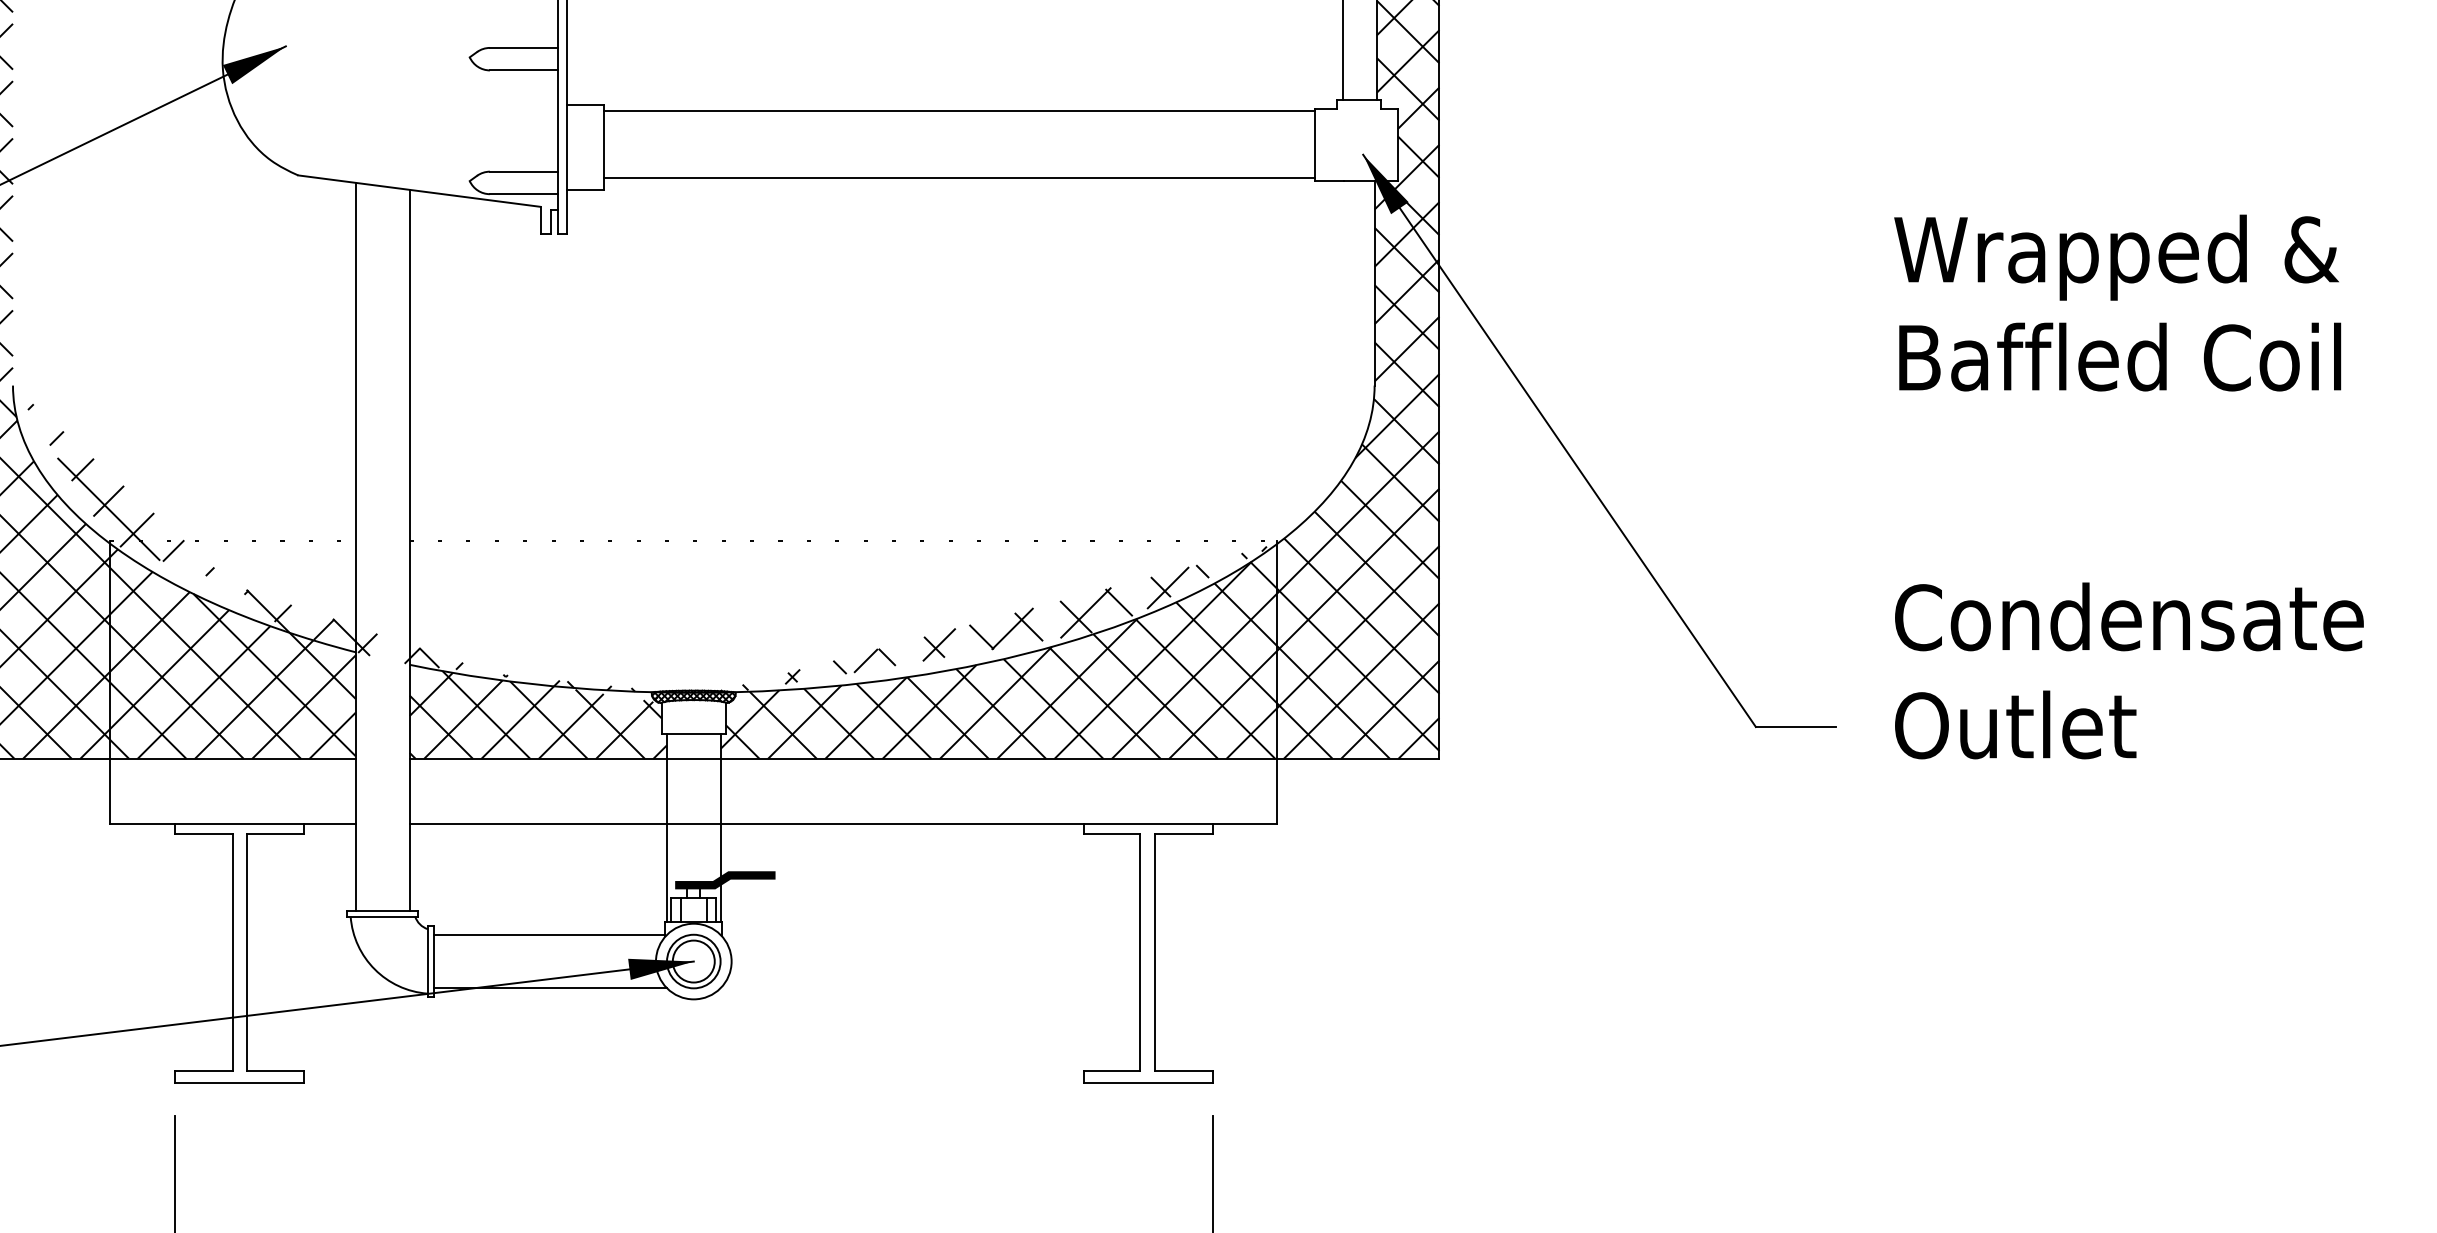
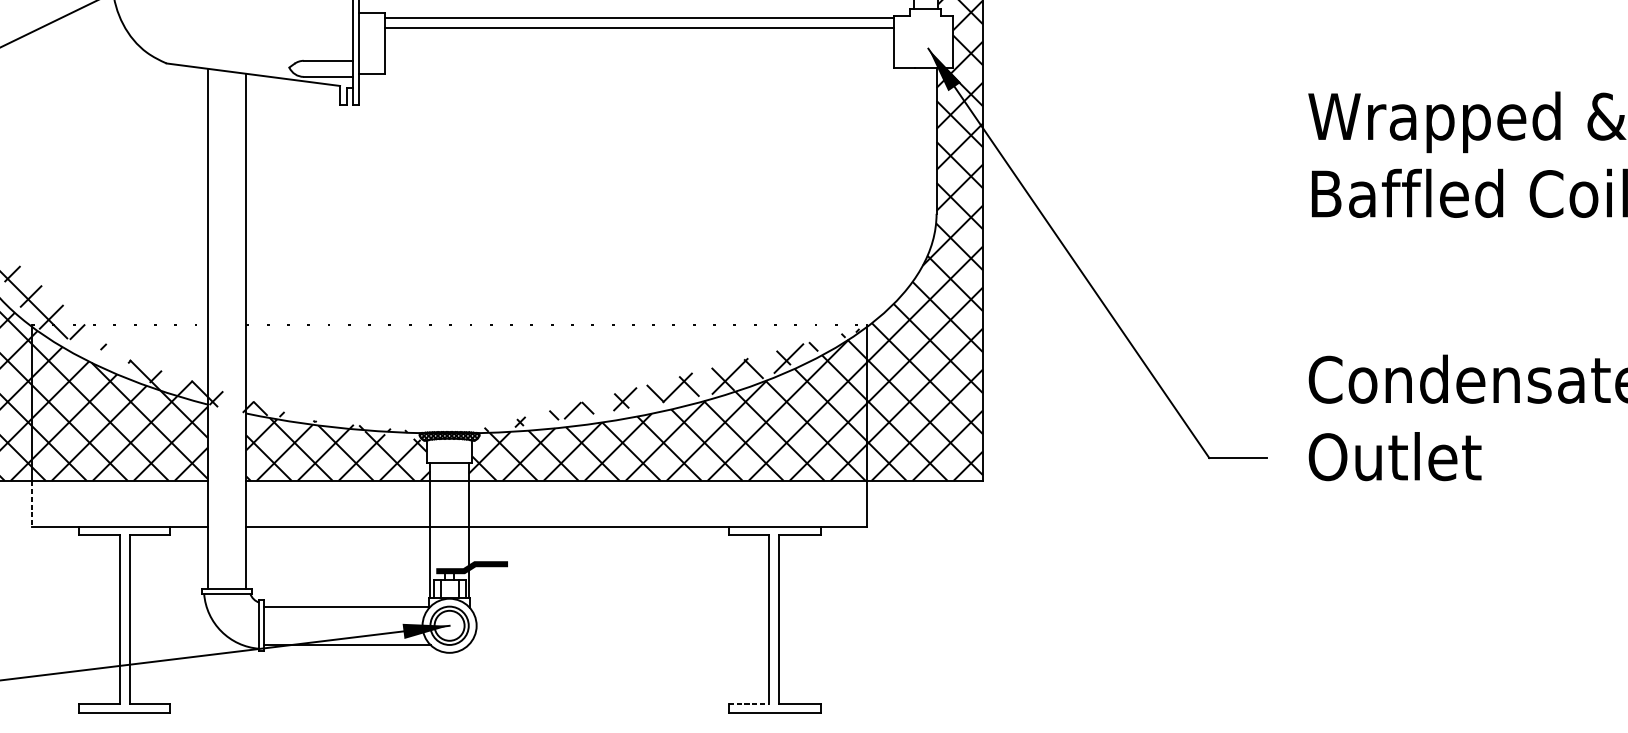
line: (959, 178) -> (639, 27), moved
line: (110, 791) -> (32, 504), solid -> dashed
line: (1112, 1071) -> (749, 704), solid -> dashed

